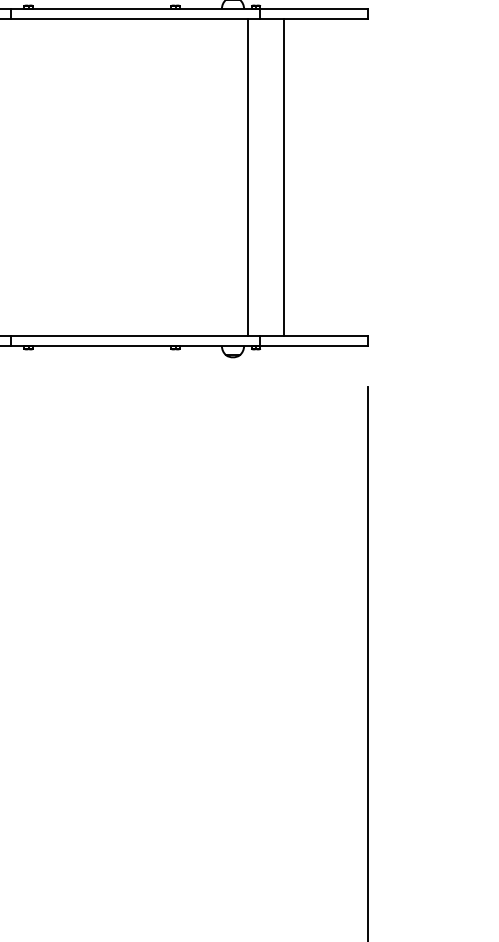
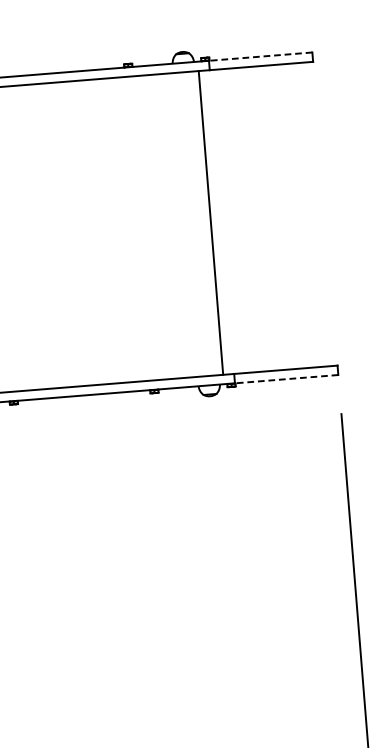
line: (313, 9) -> (260, 57), solid -> dashed
line: (284, 177) -> (245, 220), removed
line: (313, 345) -> (286, 378), solid -> dashed

